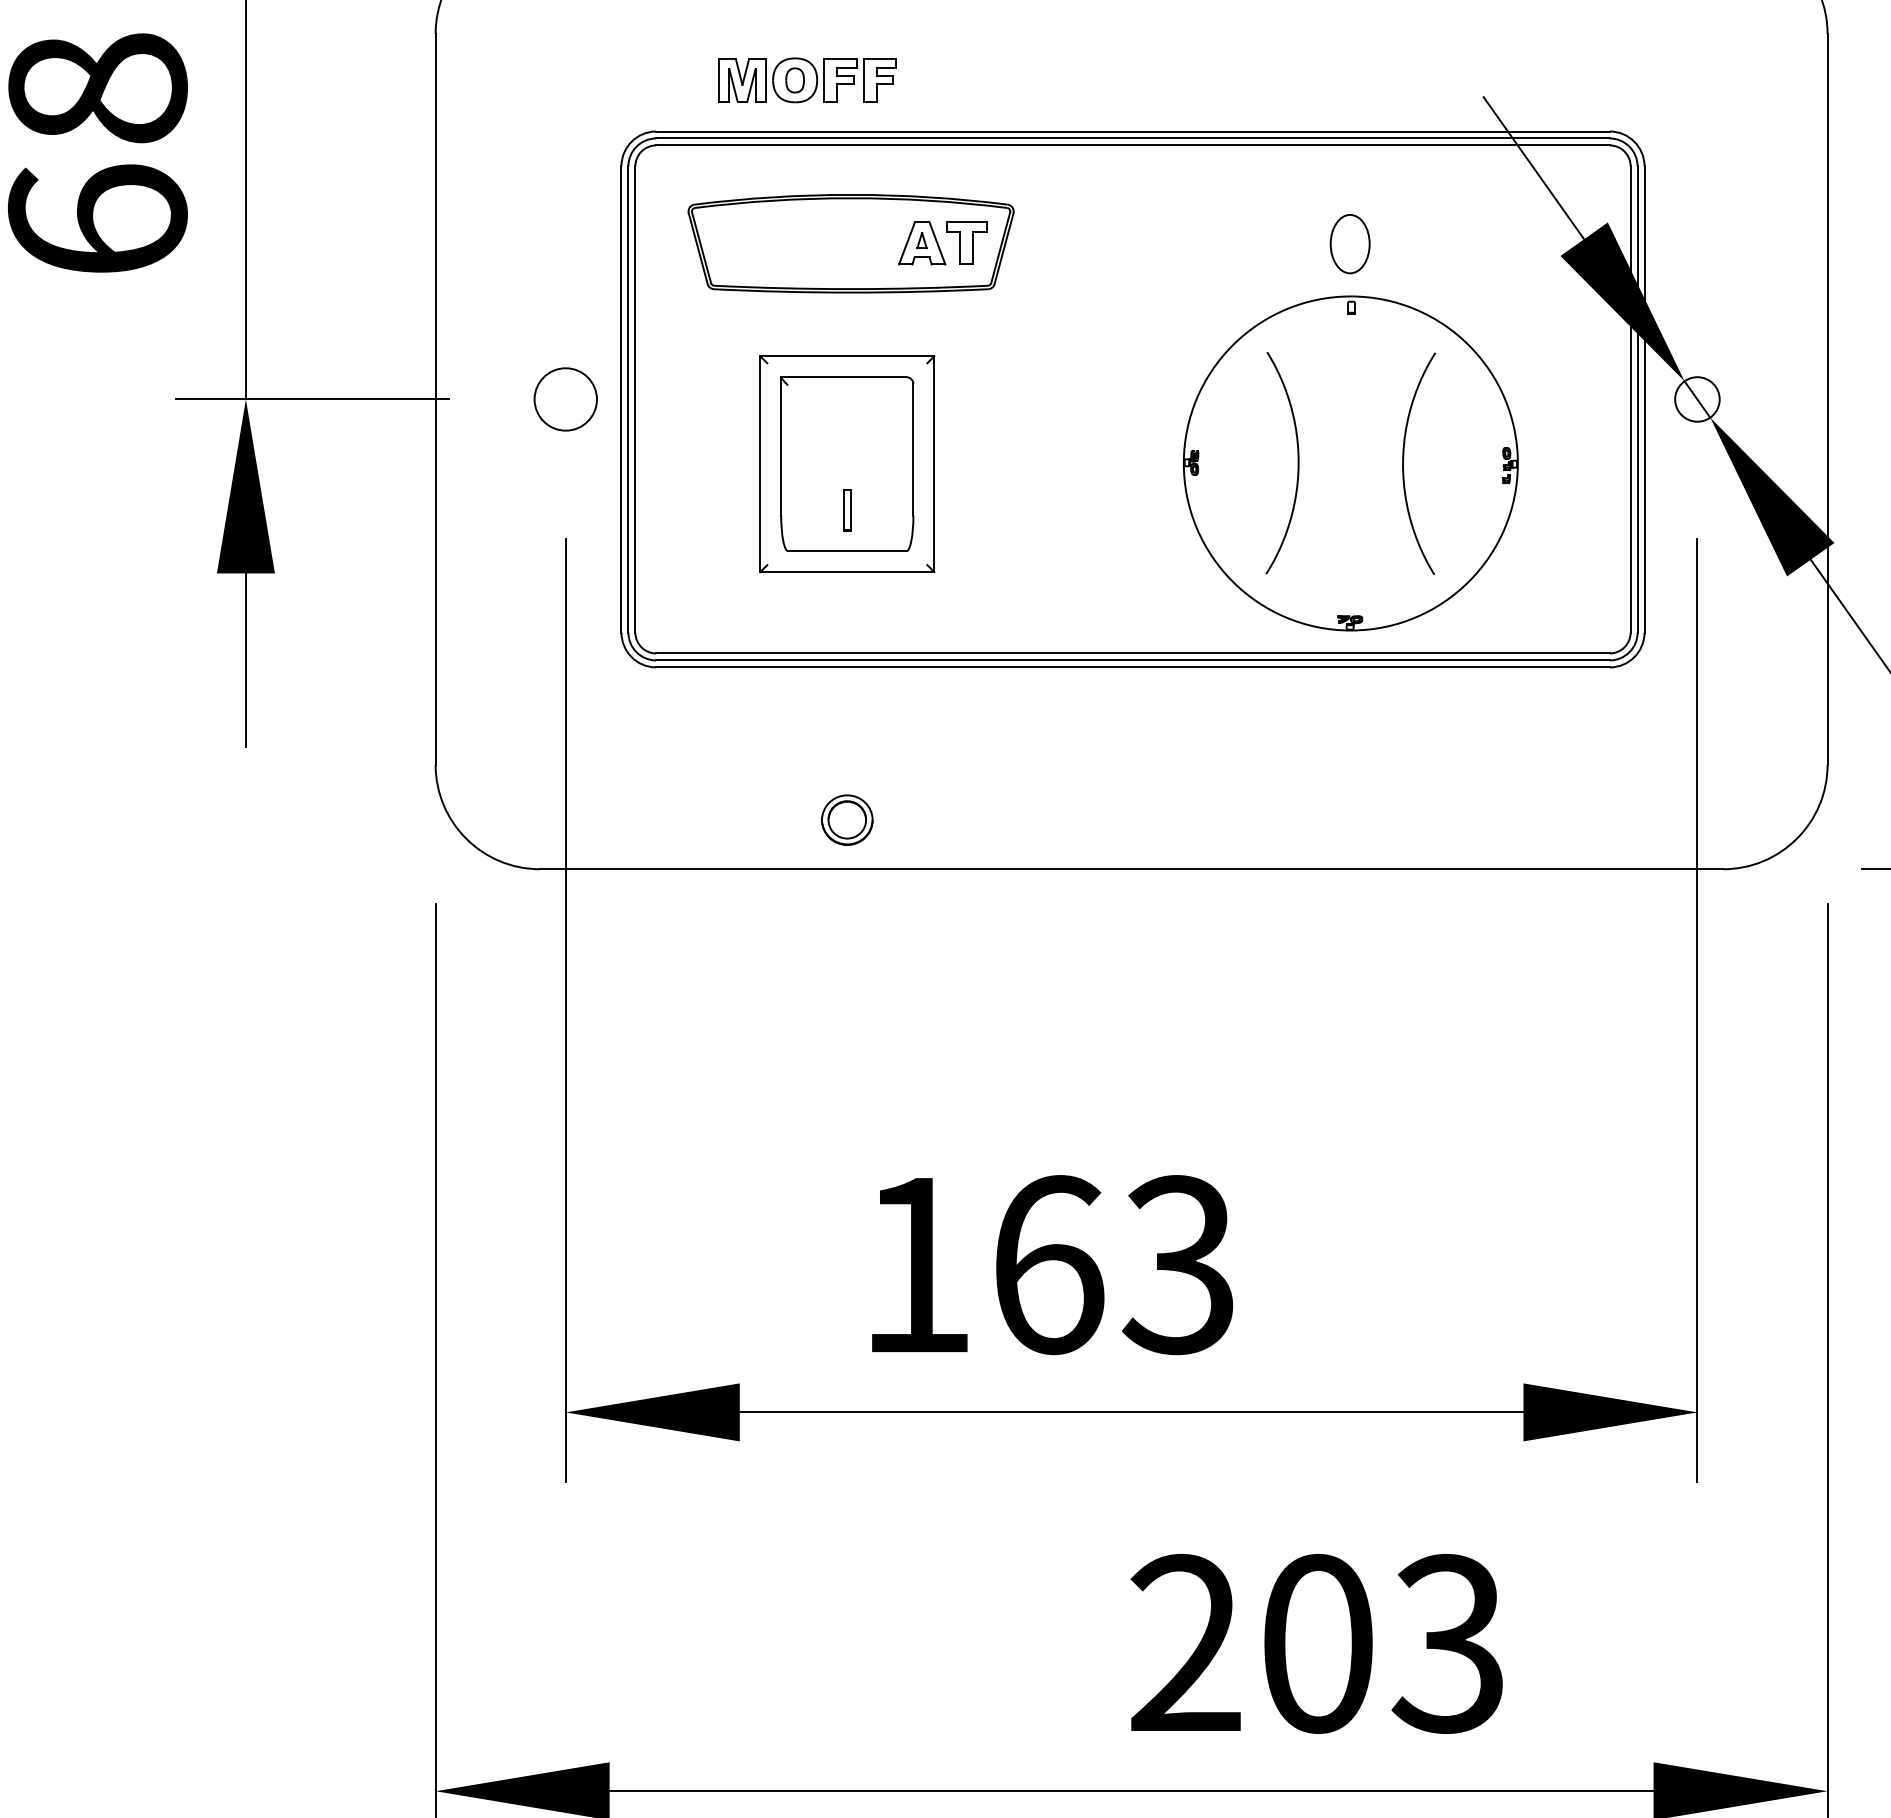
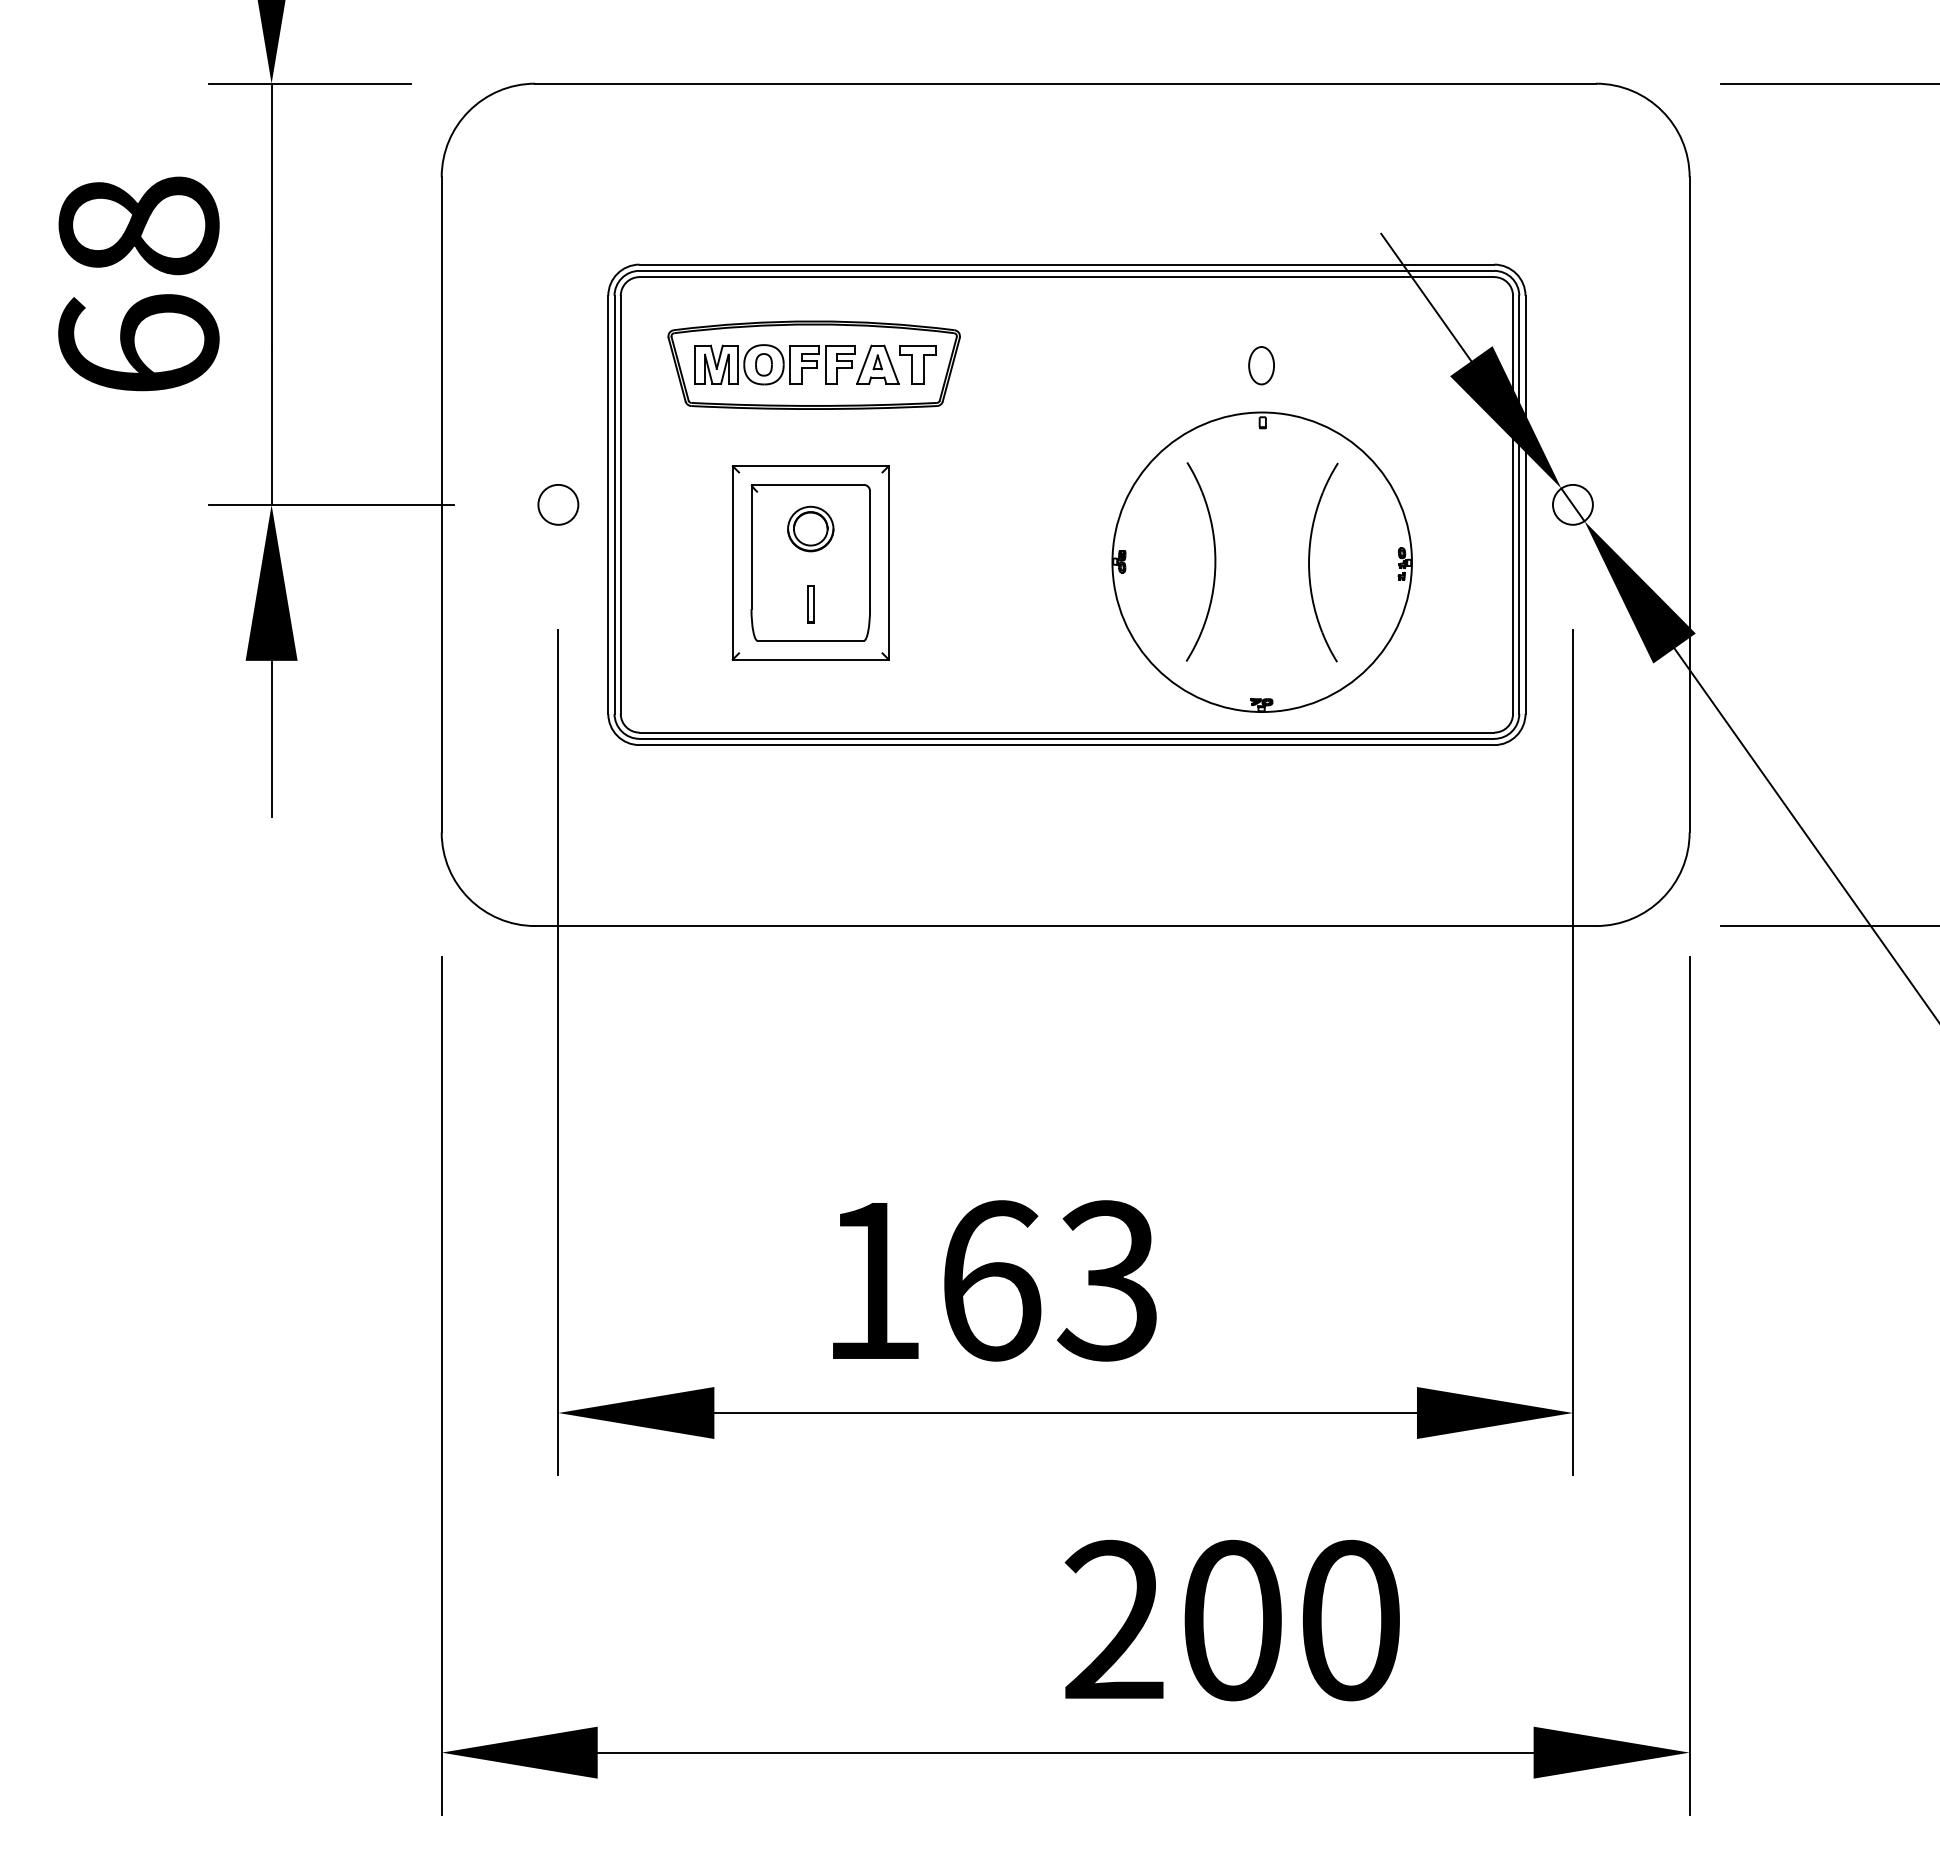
part: (806, 80) -> (774, 364), moved
part: (1350, 244) -> (1261, 365), size x0.71
circle: (565, 399) -> (558, 504), size x0.71
part: (846, 819) -> (810, 528), moved
text: (1447, 1643) -> (1348, 1620), 203 -> 200

